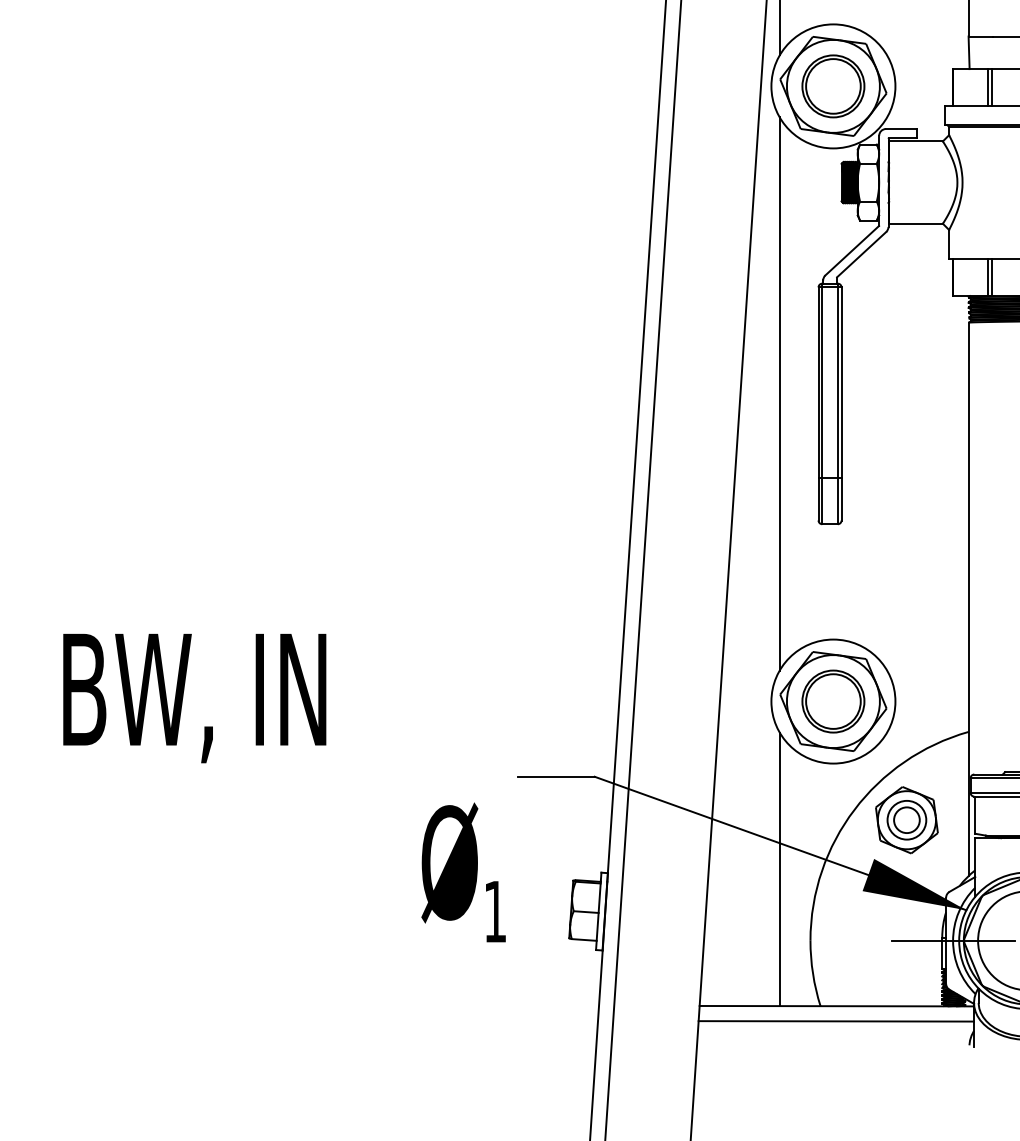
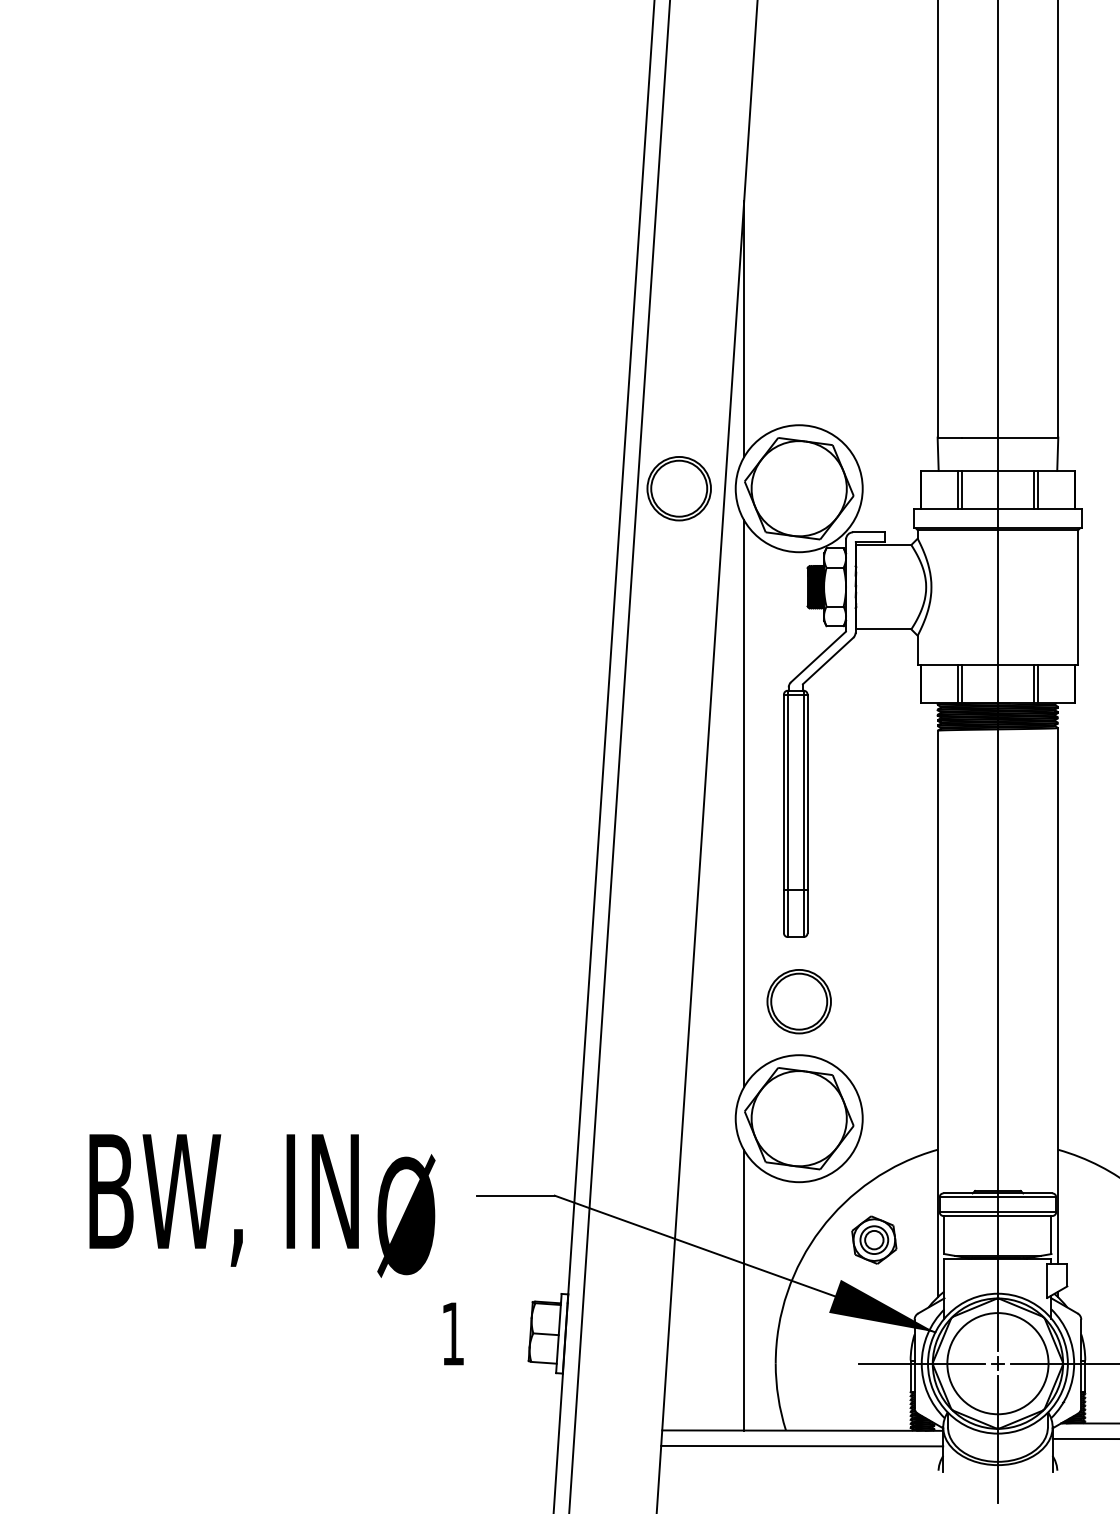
part: (832, 86) -> (678, 488), moved
text: (194, 698) -> (223, 1200), moved
part: (832, 701) -> (798, 1001), moved
part: (905, 819) -> (873, 1239), size x0.7
text: (449, 862) -> (406, 1215), moved

